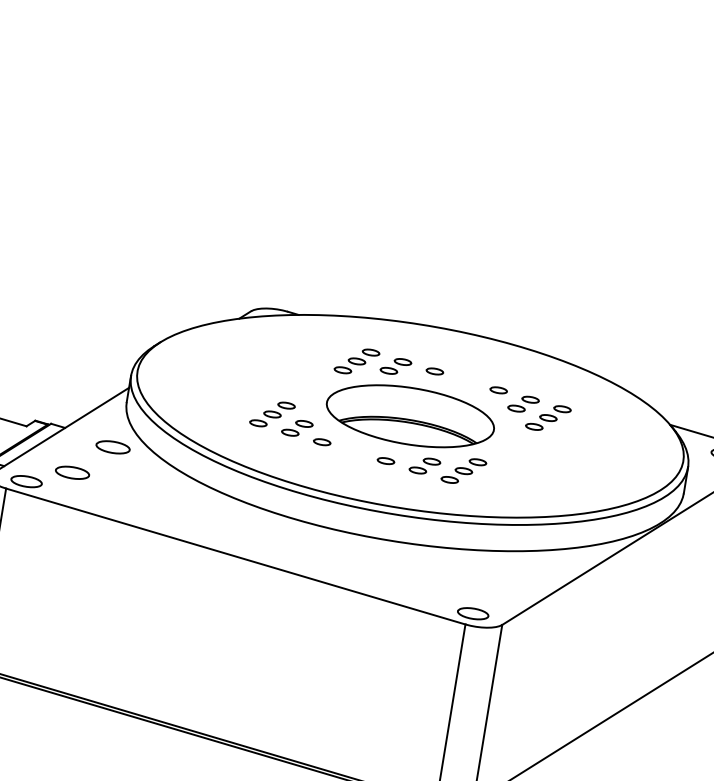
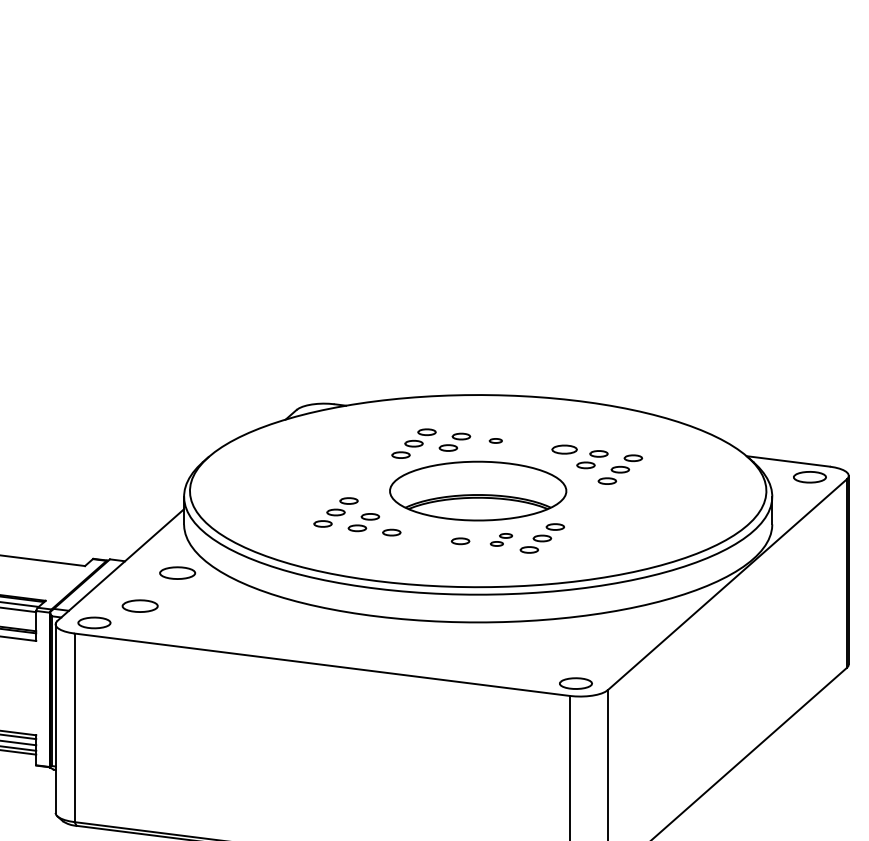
part: (434, 371) -> (495, 440), size x0.7
part: (498, 390) -> (564, 449), size x1.4
part: (425, 465) -> (501, 539), size x0.7

